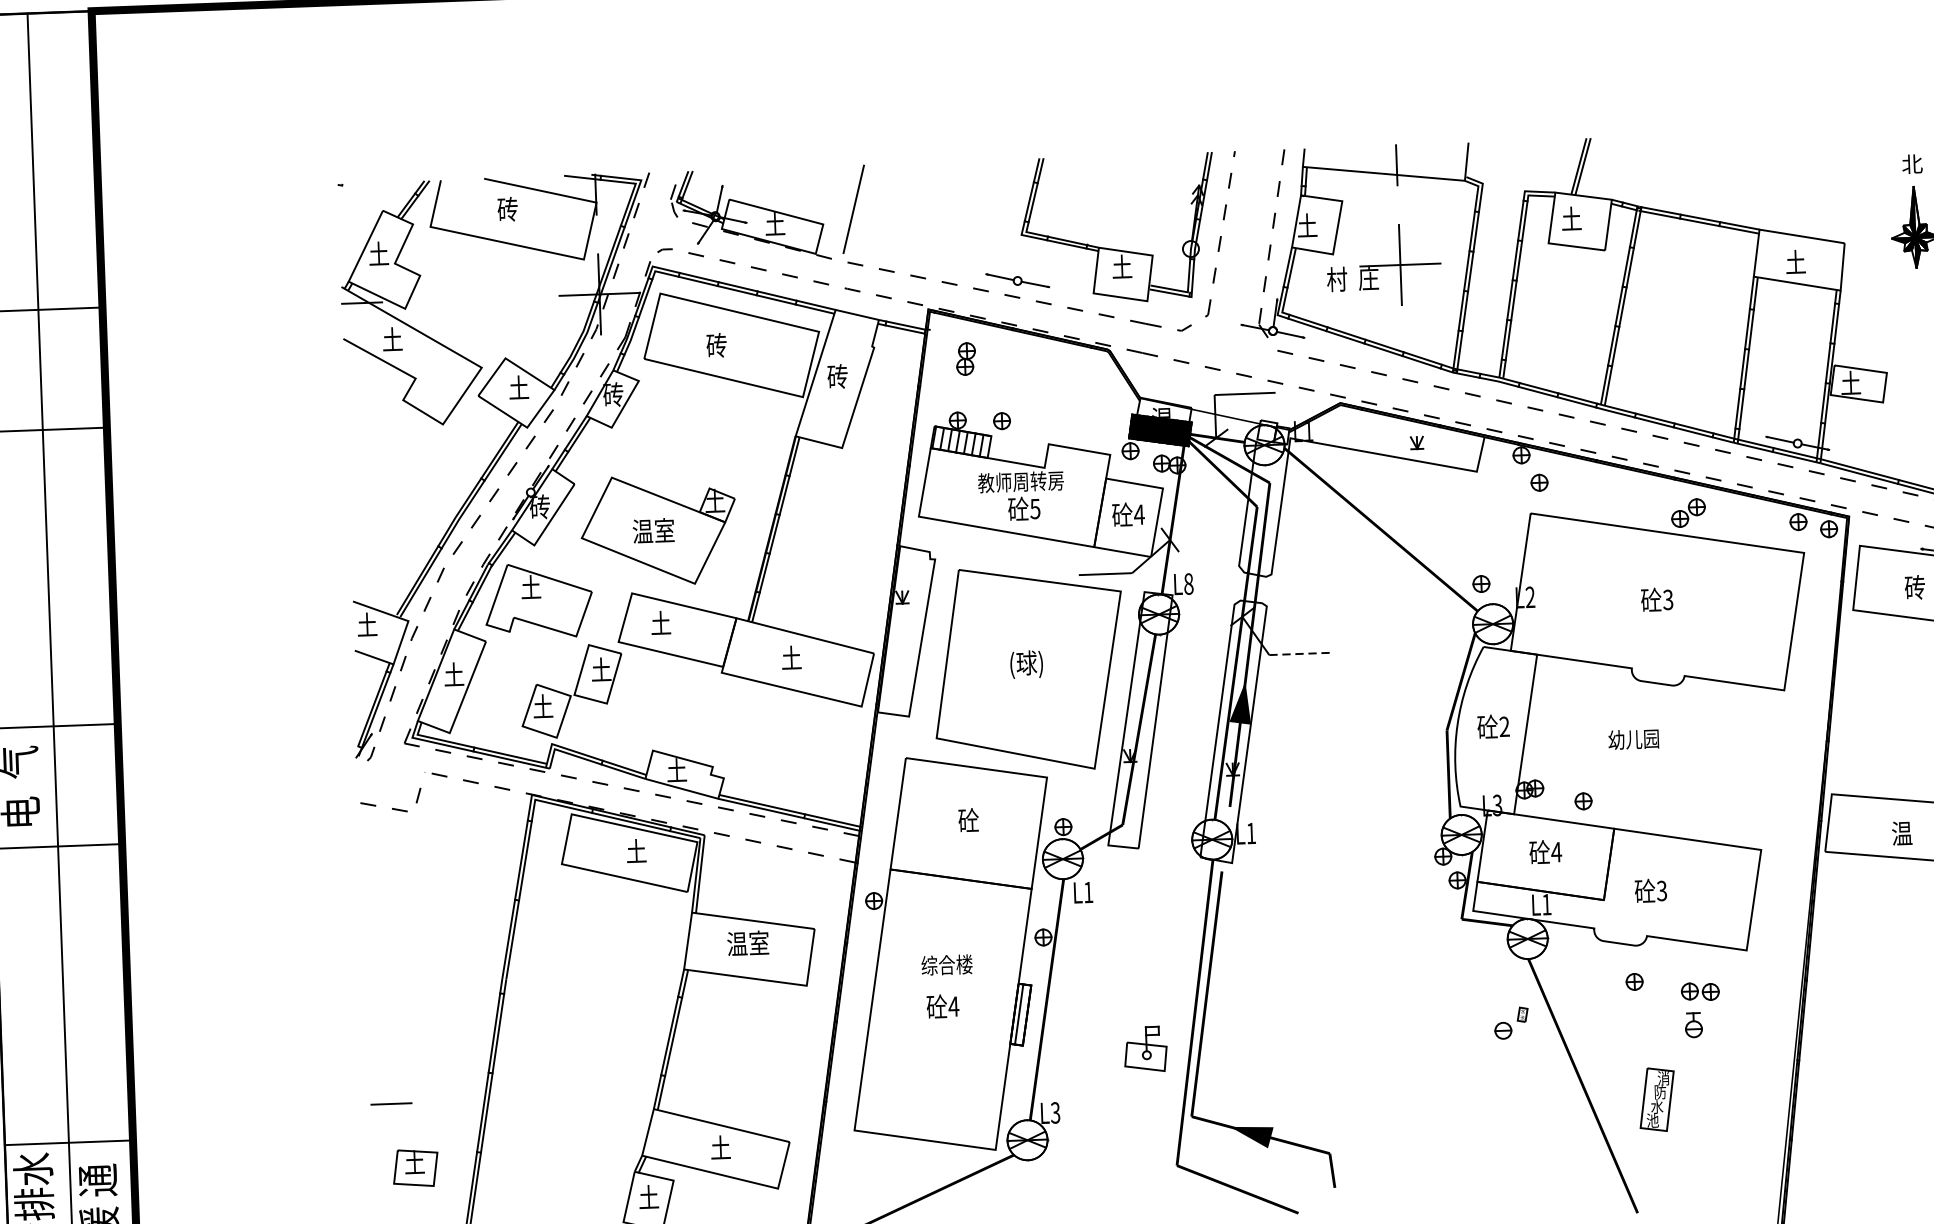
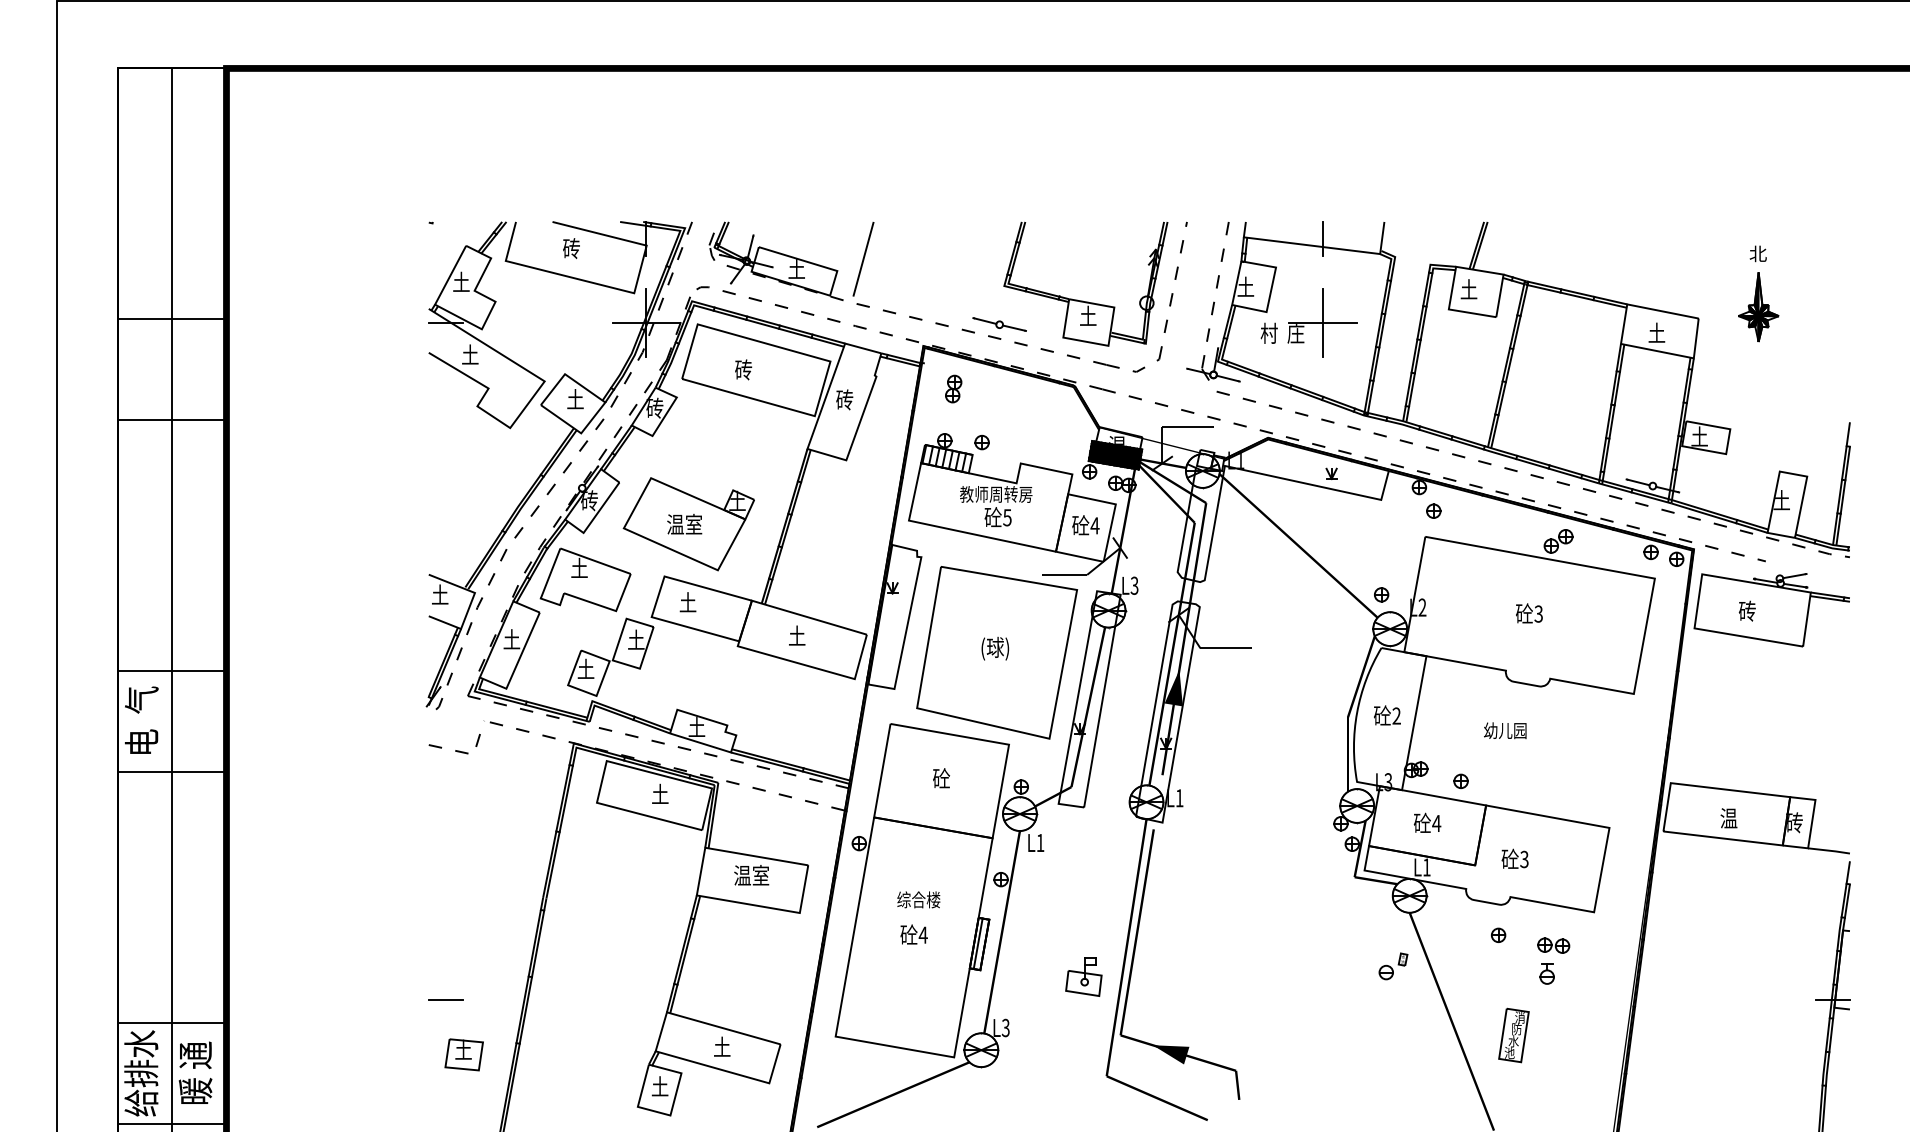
text: (1188, 583) -> (1134, 585), L8 -> L3
line: (1300, 654) -> (1226, 648), dashed -> solid

